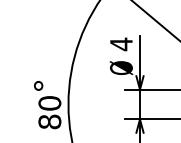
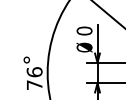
text: (121, 43) -> (84, 30), 4 -> 0
text: (49, 112) -> (34, 78), 80 -> 76

